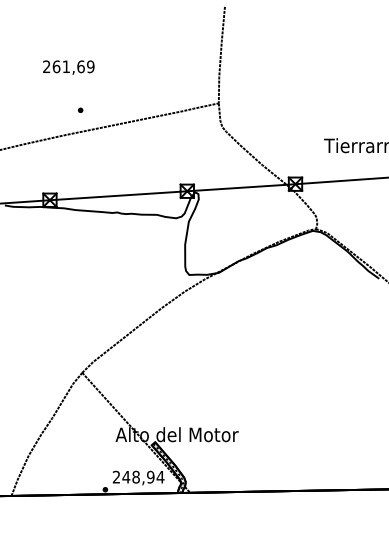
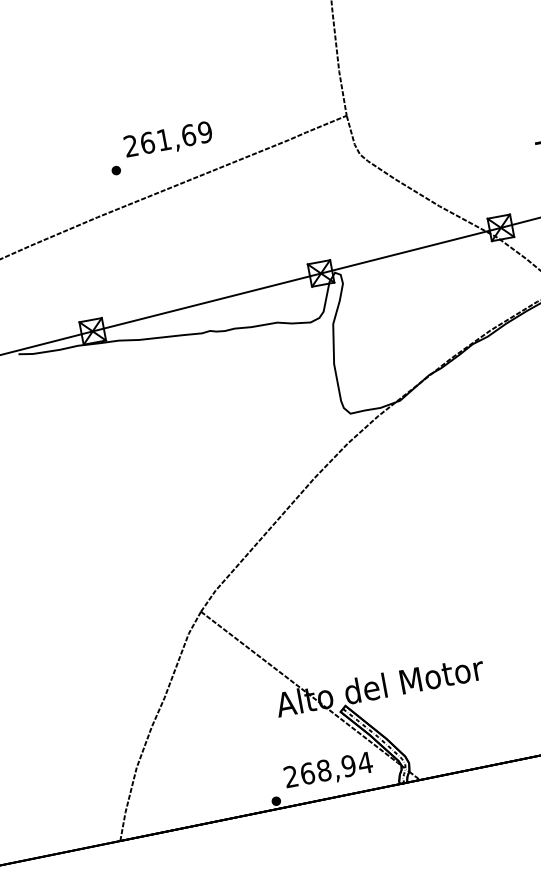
text: (68, 67) -> (167, 140), moved
text: (126, 476) -> (307, 772), 248,94 -> 268,94

